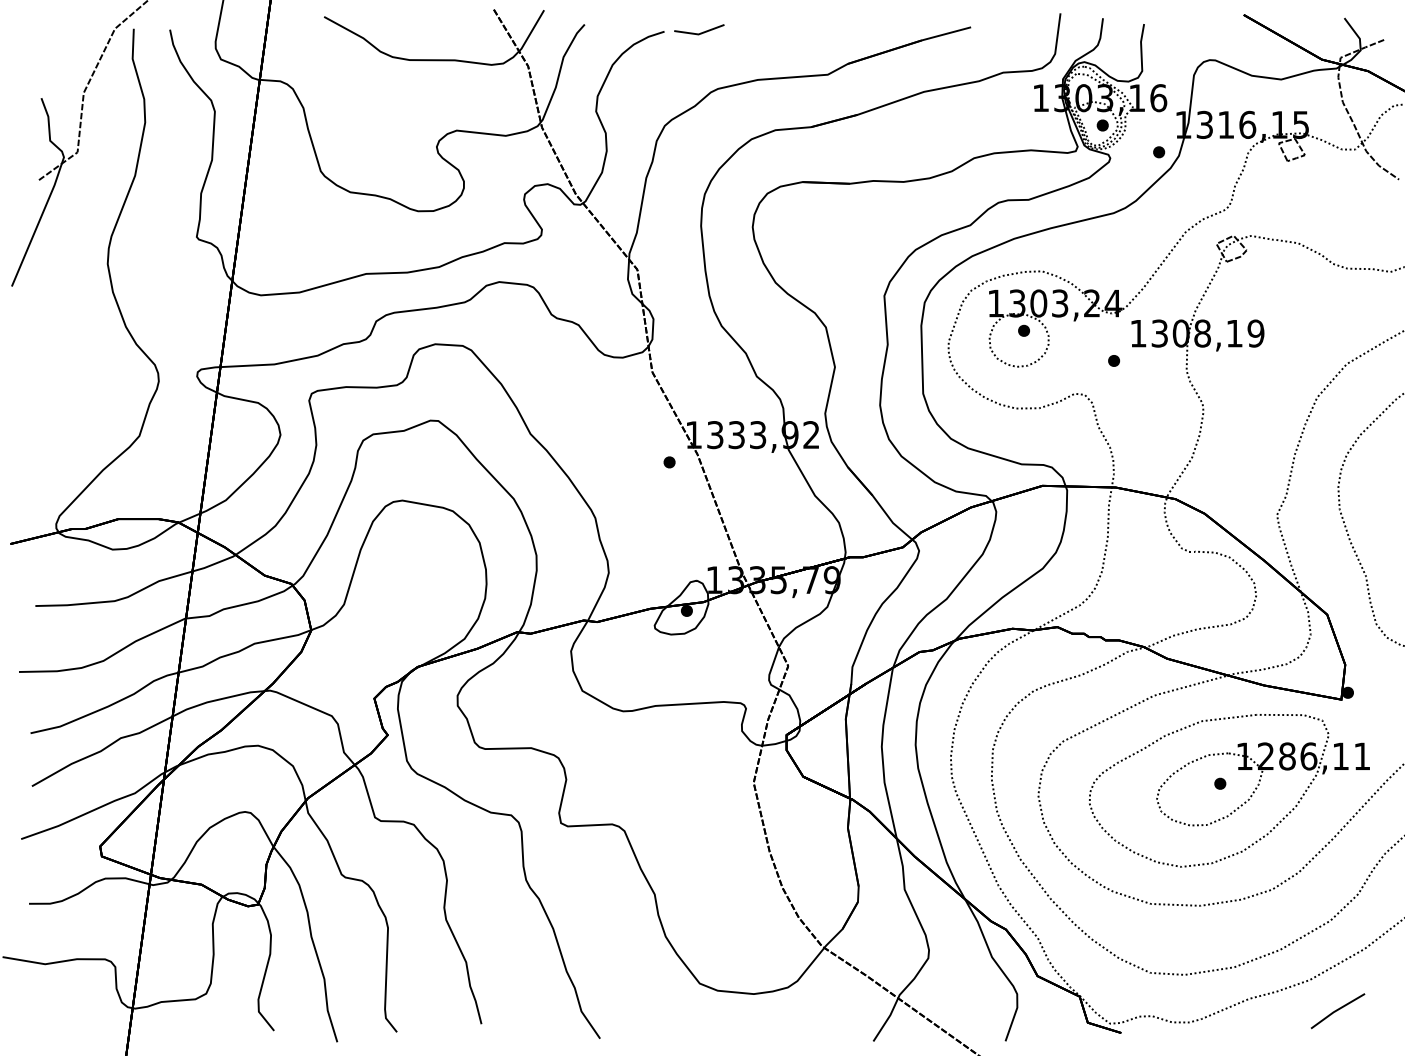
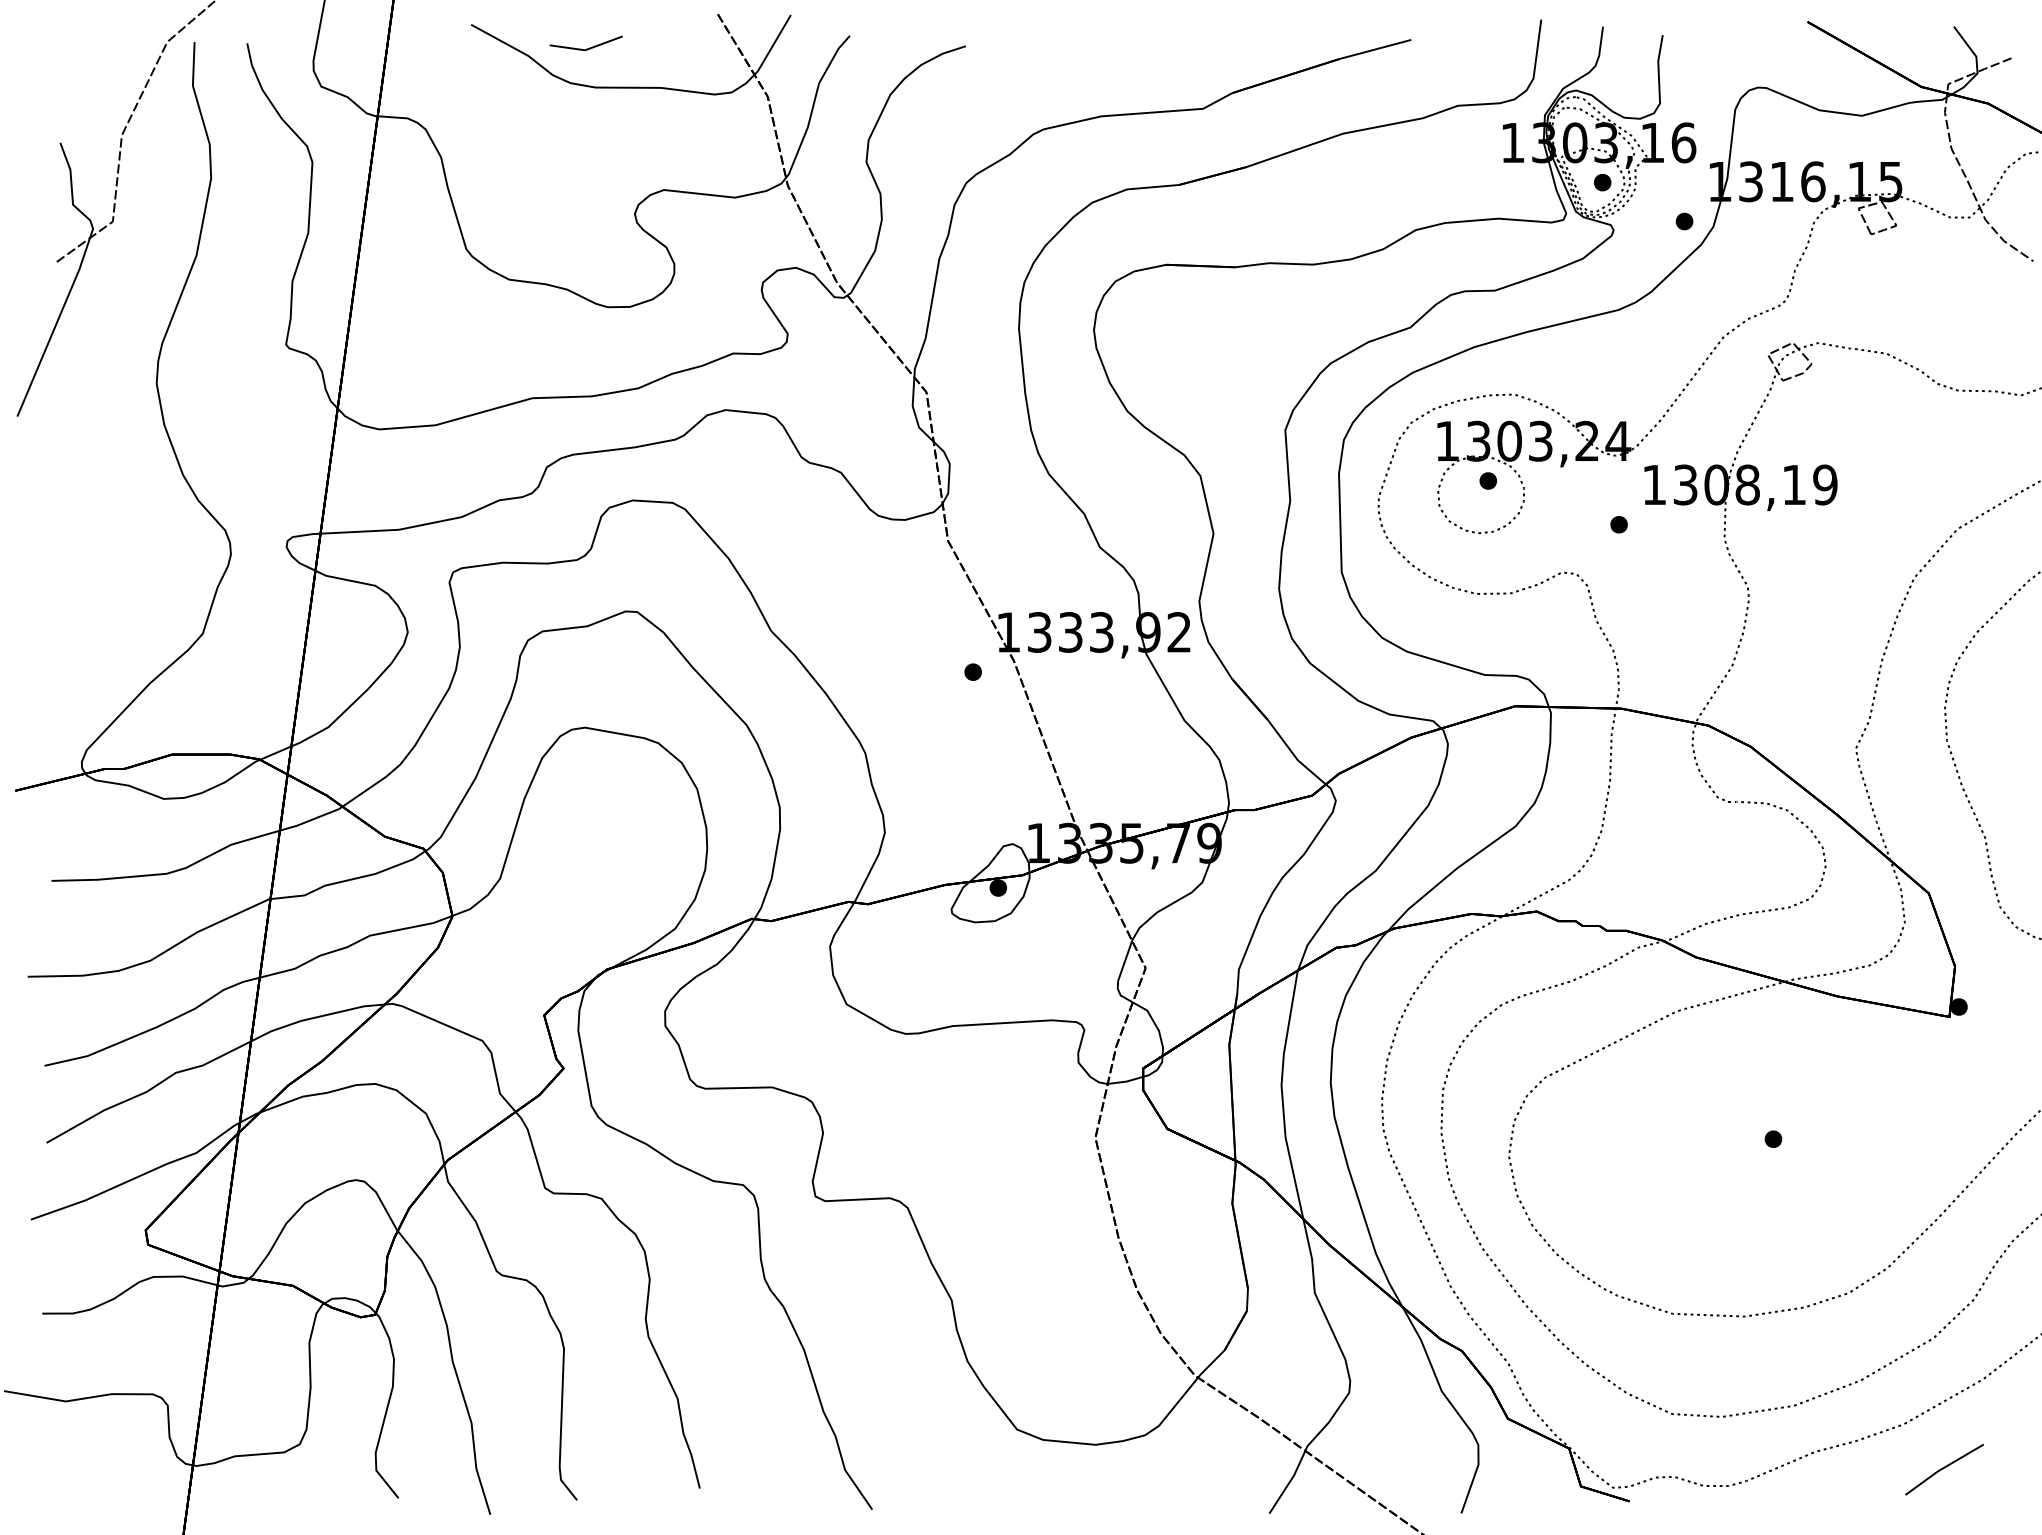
line: (700, 32) -> (587, 47), moved
part: (1241, 804) -> (1804, 1169), removed

